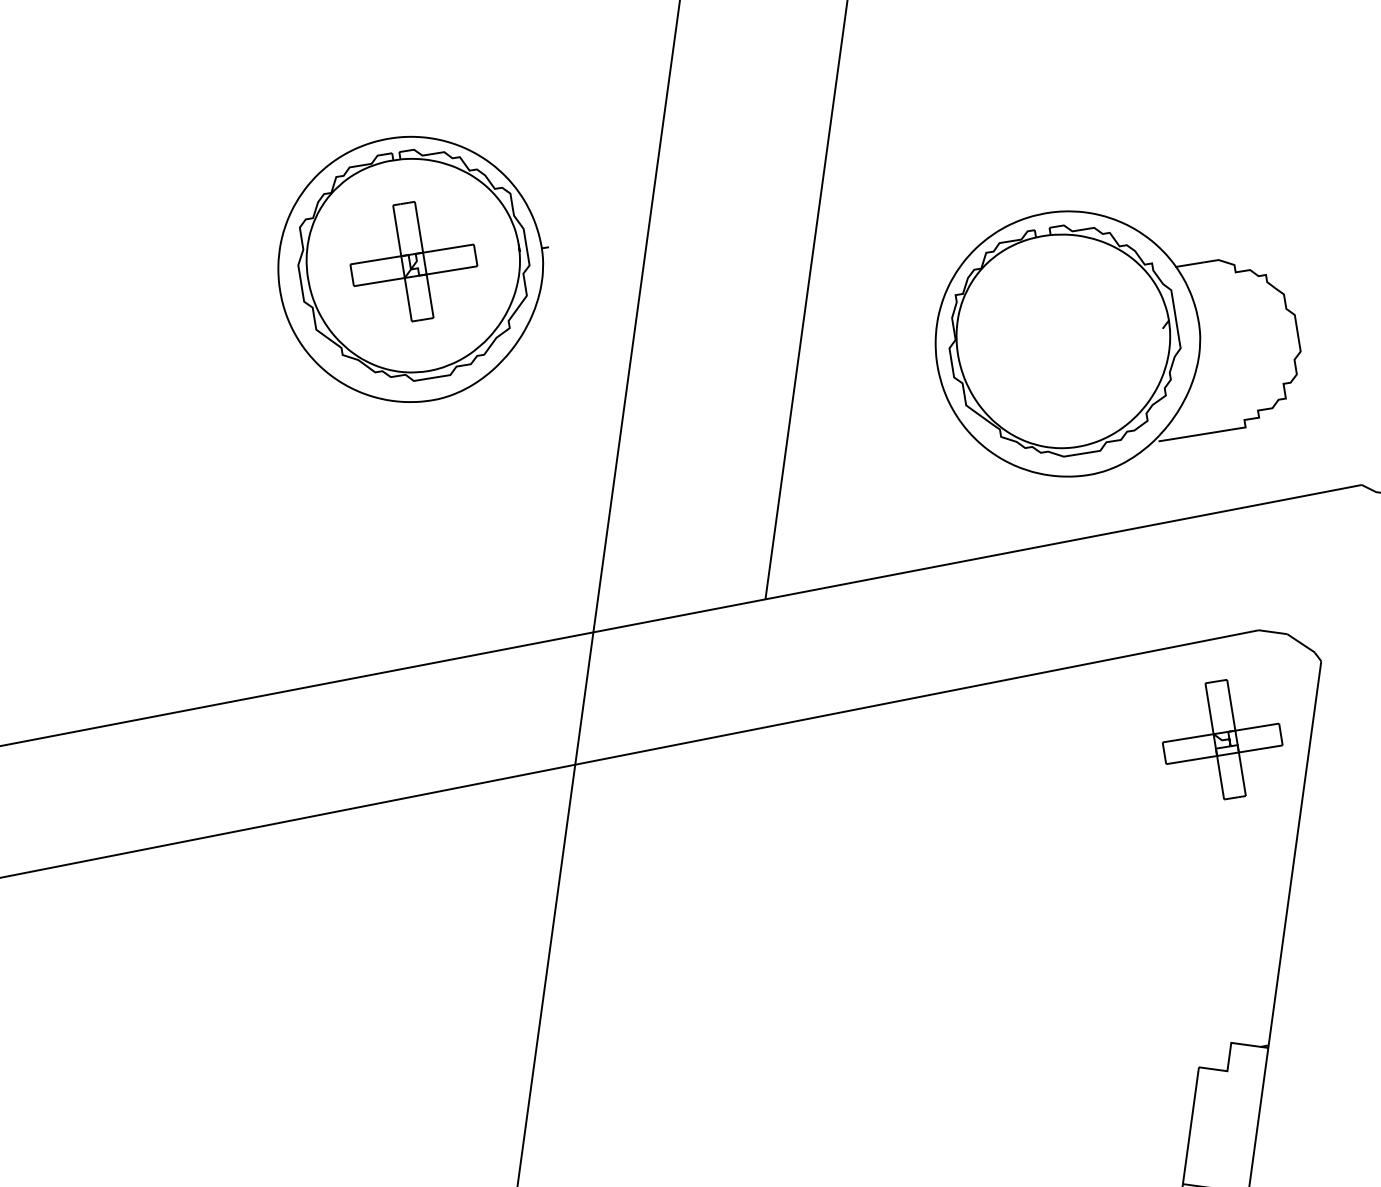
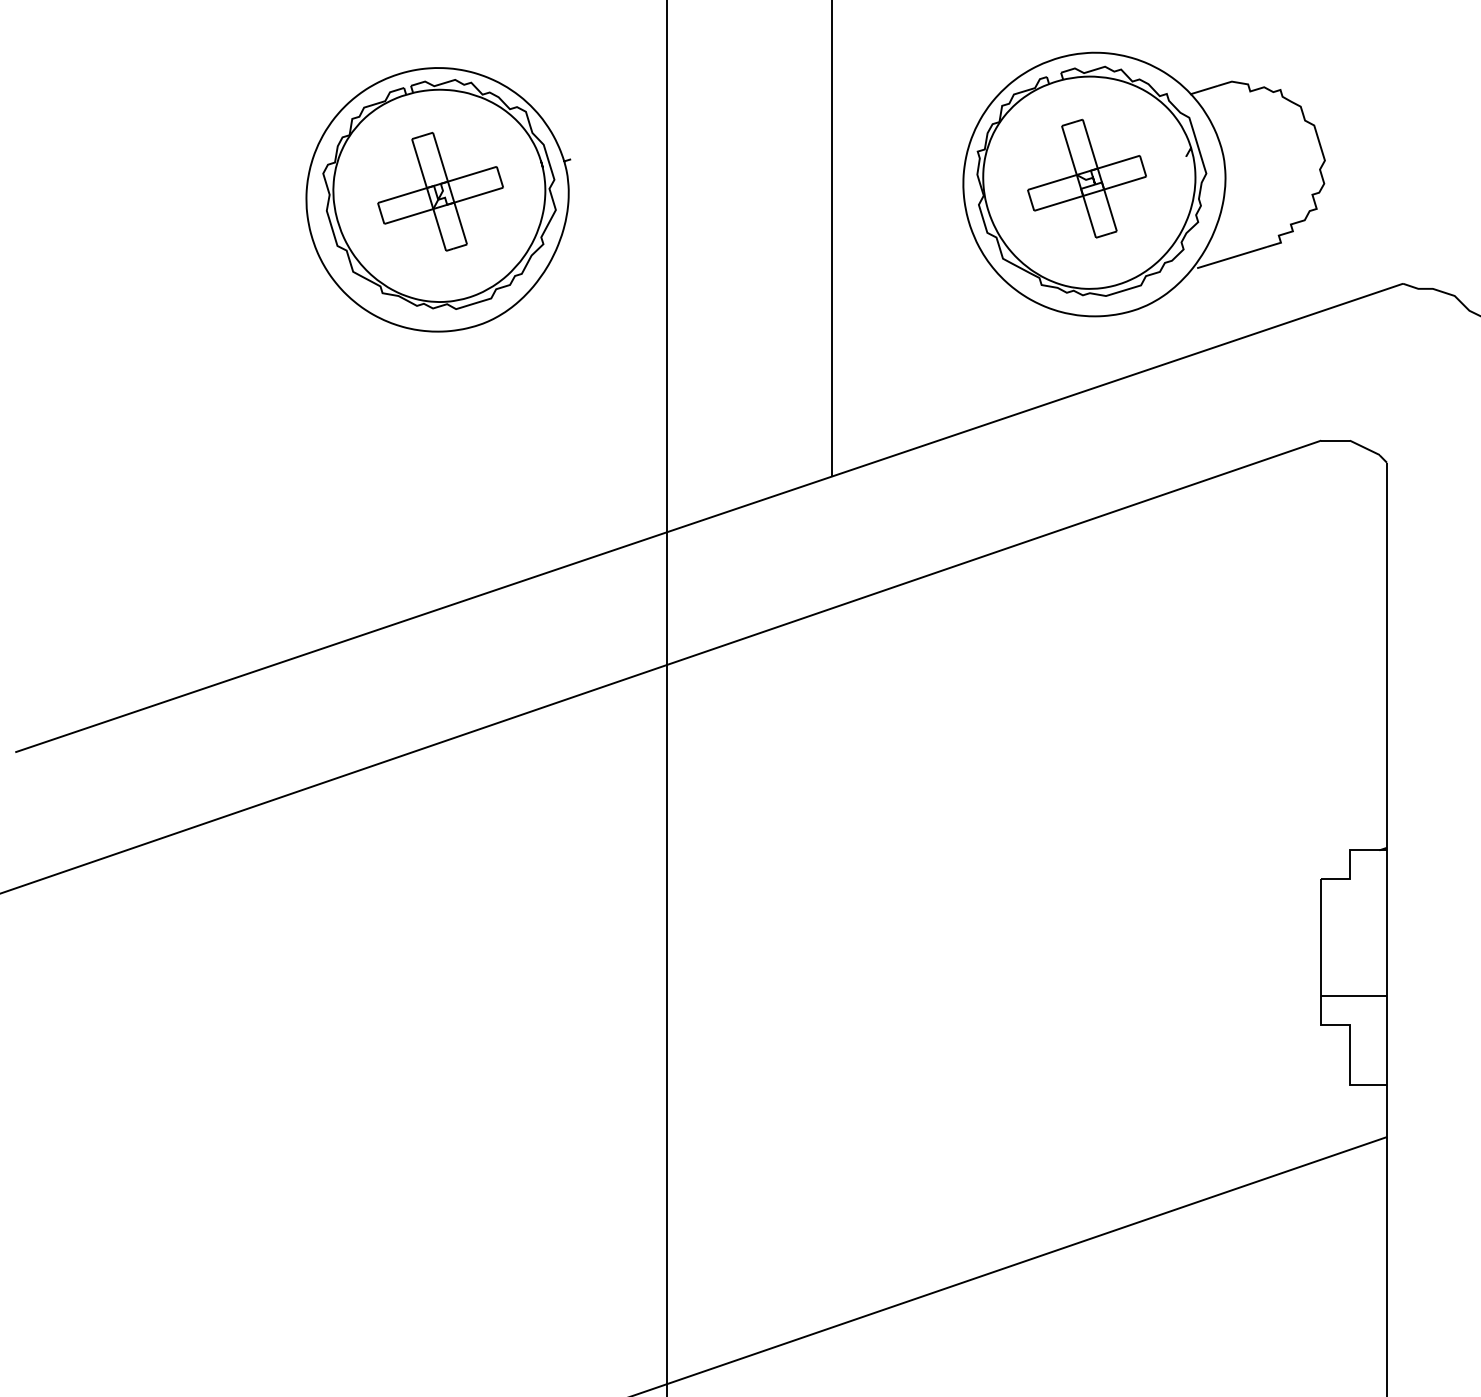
part: (1222, 739) -> (1086, 178), moved

